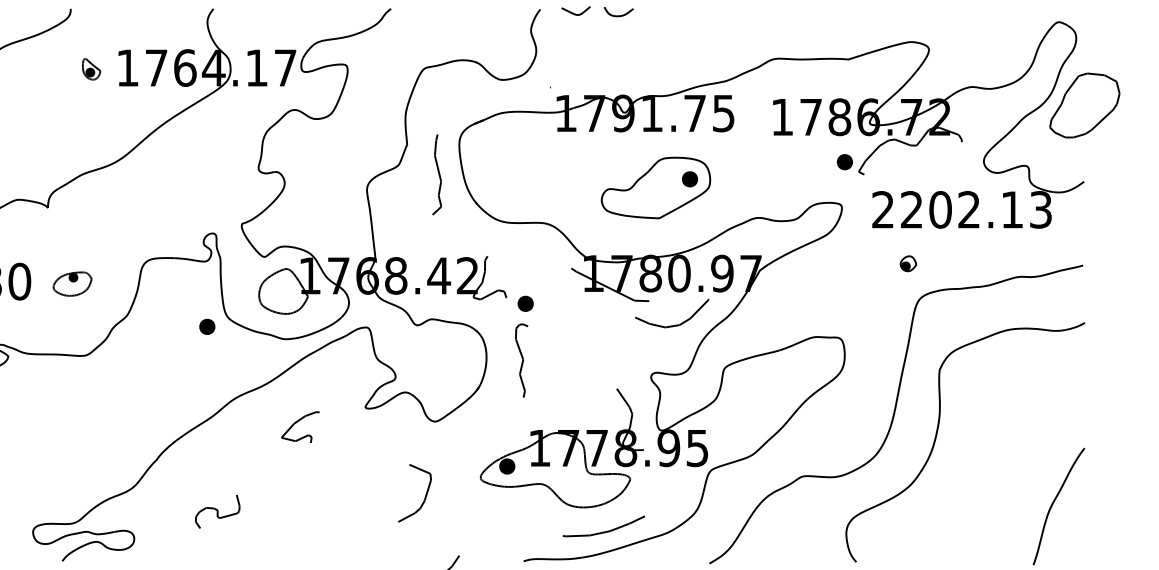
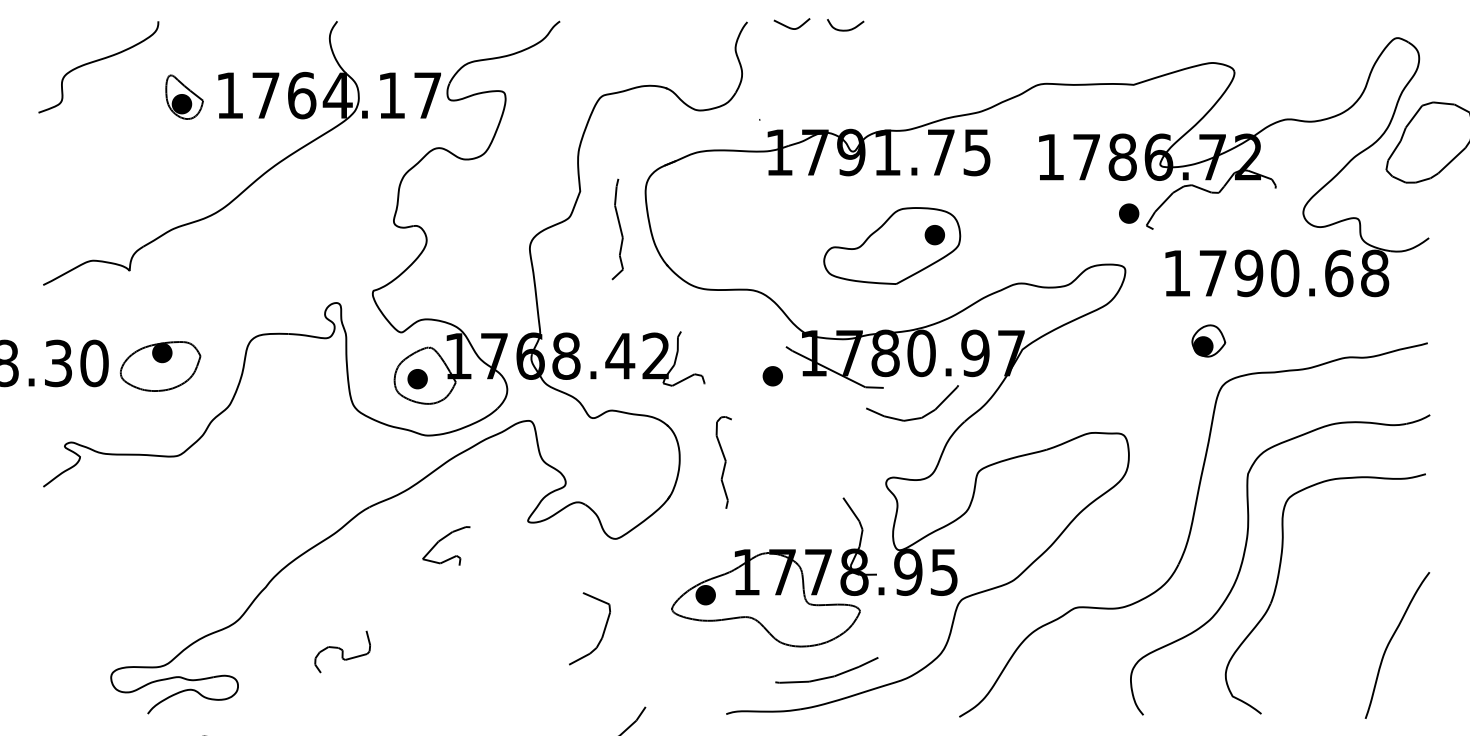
part: (91, 68) -> (184, 96), size x1.67
text: (962, 209) -> (1276, 273), 2202.13 -> 1790.68
part: (908, 263) -> (1208, 340), size x1.67
part: (72, 284) -> (160, 366), size x1.67
part: (525, 304) -> (772, 376), moved
part: (207, 327) -> (417, 379), moved
part: (963, 458) -> (1277, 585), added

